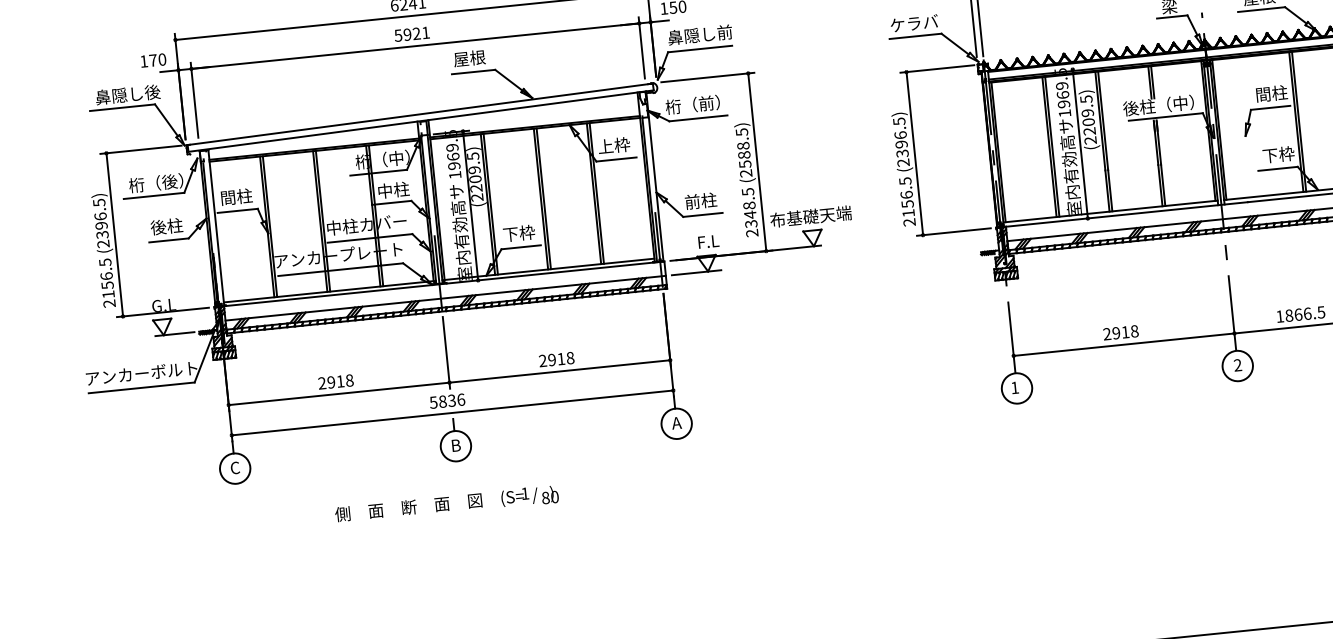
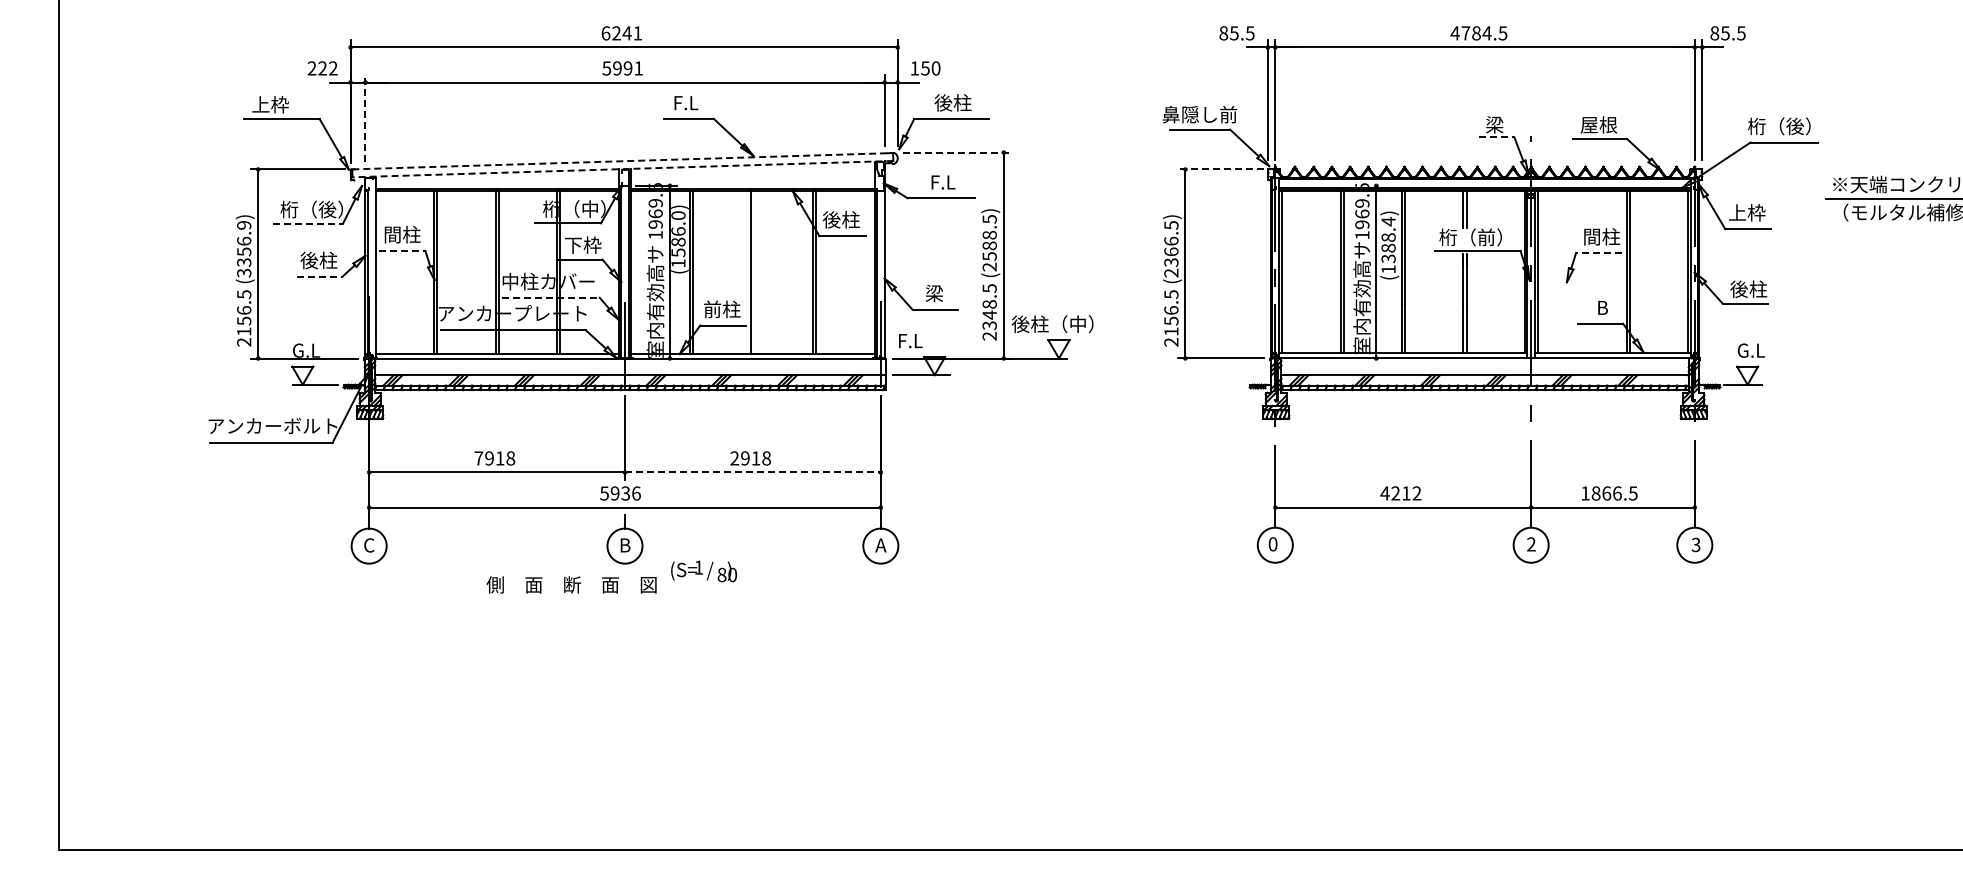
line: (1172, 17) -> (1496, 137), solid -> dashed
text: (913, 23) -> (1199, 114), ケラバ -> 鼻隠し前
text: (416, 33) -> (627, 68), 5921 -> 5991
text: (699, 34) -> (952, 102), 鼻隠し前 -> 後柱
text: (469, 58) -> (685, 102), 屋根 -> F.L
text: (153, 60) -> (322, 68), 170 -> 222
line: (937, 68) -> (1221, 169), solid -> dashed
line: (707, 77) -> (956, 152), solid -> dashed
text: (127, 94) -> (289, 104), 鼻隠し後 -> 上枠
line: (194, 99) -> (365, 118), solid -> dashed
text: (692, 105) -> (936, 182), 桁（前） -> F.L
text: (1158, 105) -> (1470, 237), 後柱（中） -> 桁（前）
line: (1270, 107) -> (1598, 252), solid -> dashed
line: (420, 114) -> (622, 161), solid -> dashed
text: (1088, 119) -> (1388, 245), (2209.5) -> (1388.4)
line: (420, 121) -> (622, 169), solid -> dashed
text: (901, 144) -> (1171, 251), (2396.5) -> (2366.5)
text: (613, 145) -> (840, 219), 上枠 -> 後柱
text: (1278, 154) -> (1602, 307), 下枠 -> B
text: (475, 176) -> (678, 239), (2209.5) -> (1586.0)
text: (393, 189) -> (583, 244), 中柱 -> 下枠
line: (154, 195) -> (308, 223), solid -> dashed
line: (543, 198) -> (754, 272), removed
text: (700, 201) -> (934, 293), 前柱 -> 梁
line: (238, 210) -> (402, 250), solid -> dashed
text: (810, 216) -> (1058, 324), 布基礎天端 -> 後柱（中）
text: (101, 223) -> (244, 249), (2396.5) -> (3356.9)
text: (519, 233) -> (722, 309), 下枠 -> 前柱
line: (370, 238) -> (551, 297), solid -> dashed
line: (168, 240) -> (319, 276), solid -> dashed
text: (708, 242) -> (910, 341), moved
text: (1120, 332) -> (1400, 493), 2918 -> 4212
line: (559, 371) -> (752, 472), solid -> dashed
text: (321, 383) -> (478, 458), 2918 -> 7918
text: (1014, 388) -> (1272, 544), 1 -> 0
text: (442, 401) -> (614, 493), 5836 -> 5936
text: (529, 496) -> (703, 571), moved
text: (408, 507) -> (571, 584), moved

